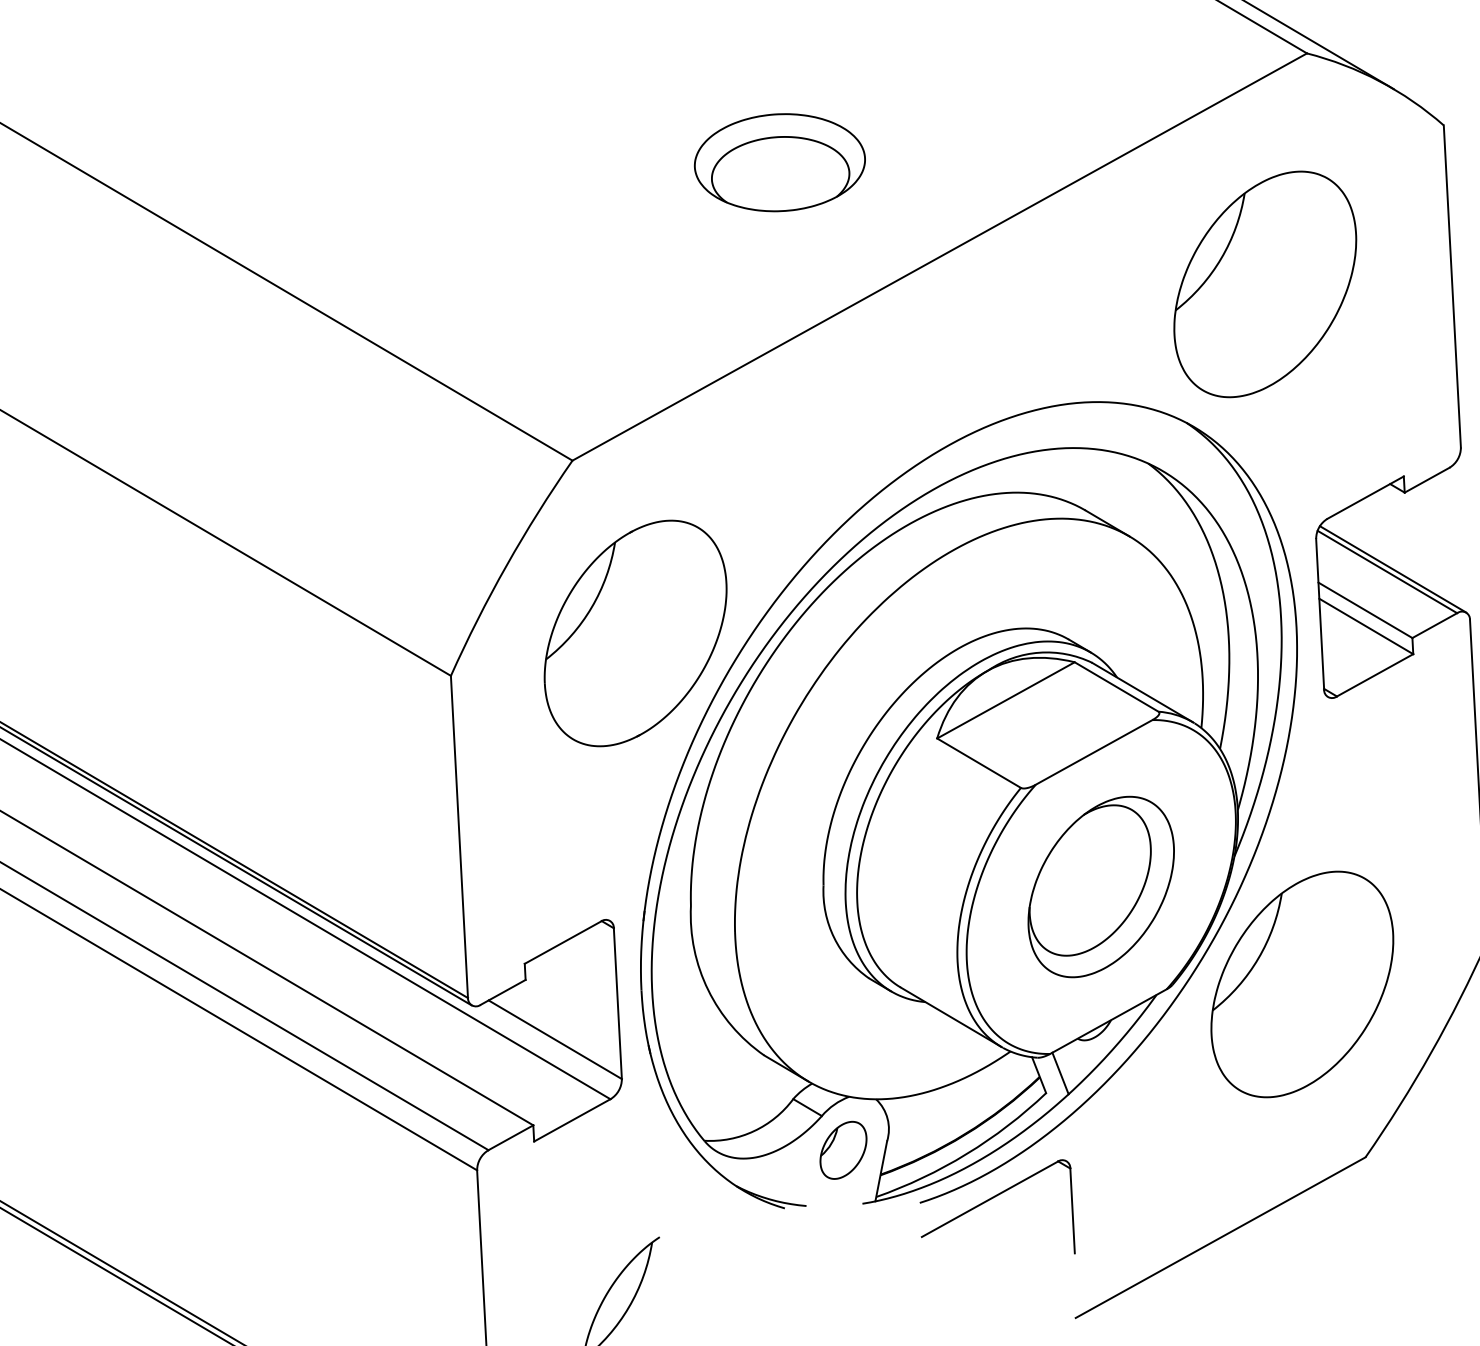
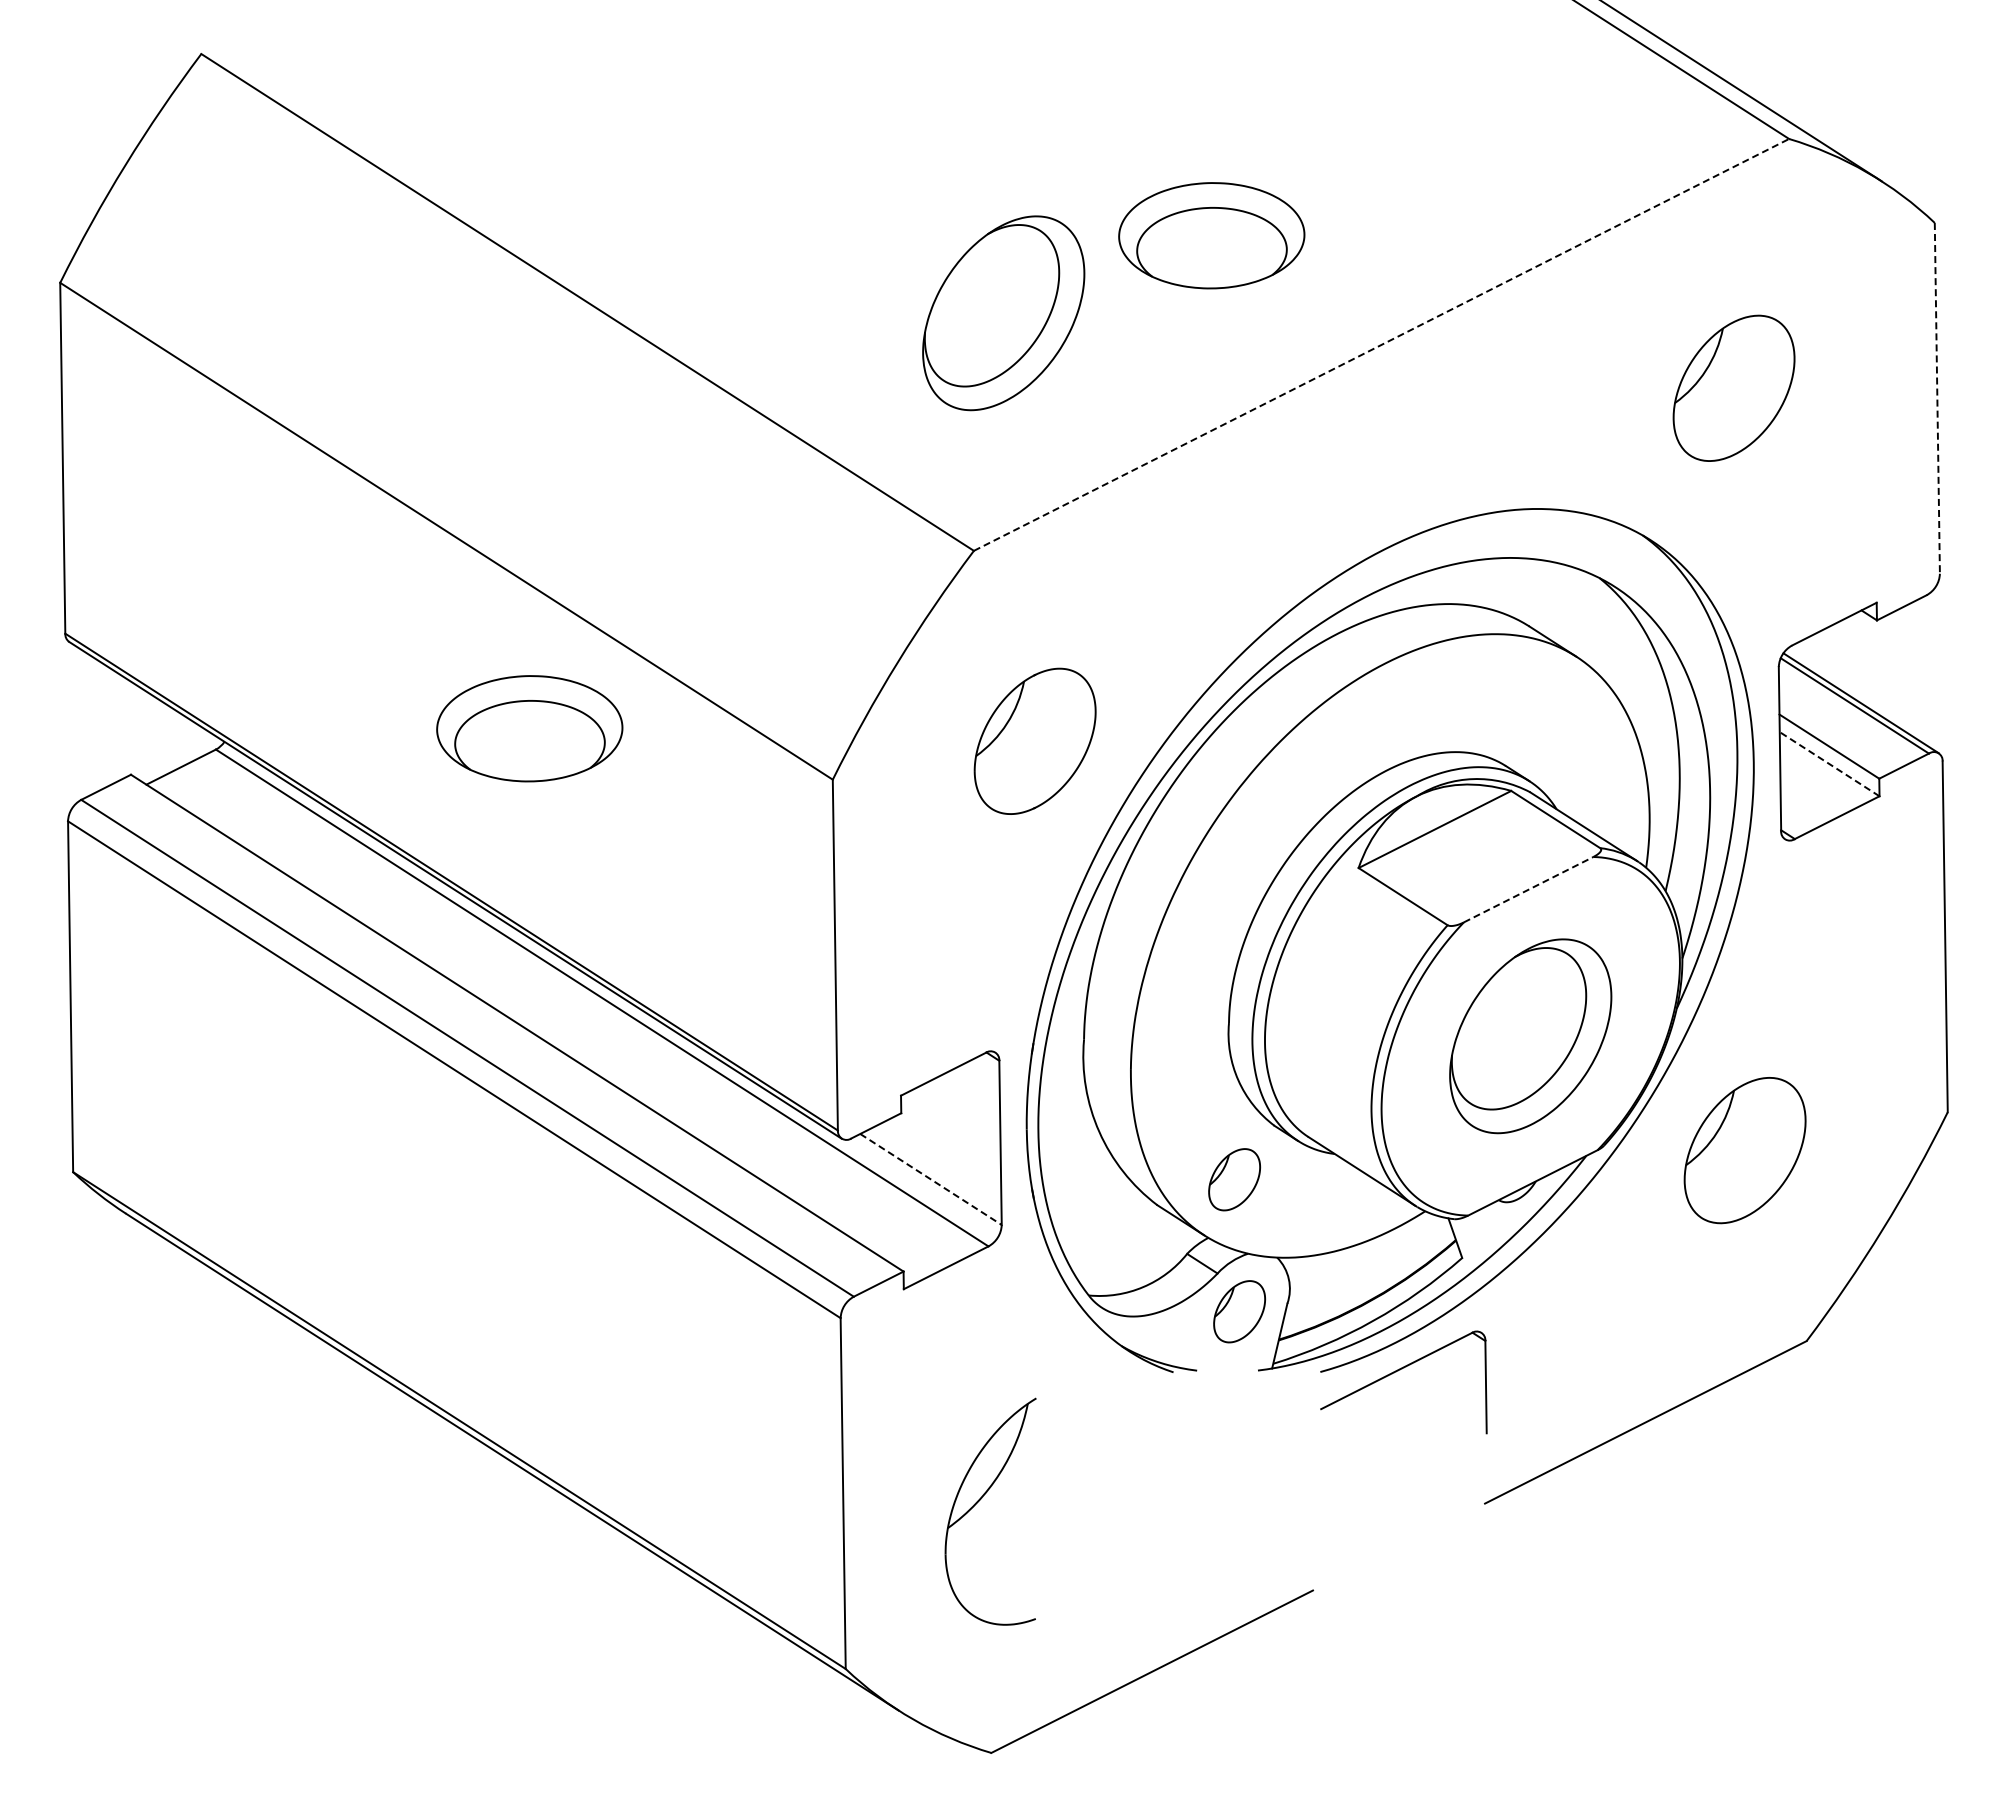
part: (591, 241) -> (1003, 313), added
line: (939, 256) -> (1381, 344), solid -> dashed
part: (1264, 284) -> (1733, 388), size x0.6
line: (1452, 286) -> (1937, 398), solid -> dashed
line: (1366, 625) -> (1829, 763), solid -> dashed
part: (634, 633) -> (1034, 741), size x0.6
part: (170, 639) -> (529, 728), added
line: (1094, 752) -> (1528, 889), solid -> dashed
part: (1301, 984) -> (1744, 1150), size x0.6
part: (834, 1029) -> (1234, 1179), added
line: (555, 1039) -> (931, 1179), solid -> dashed
line: (1060, 1073) -> (1478, 1237), removed

